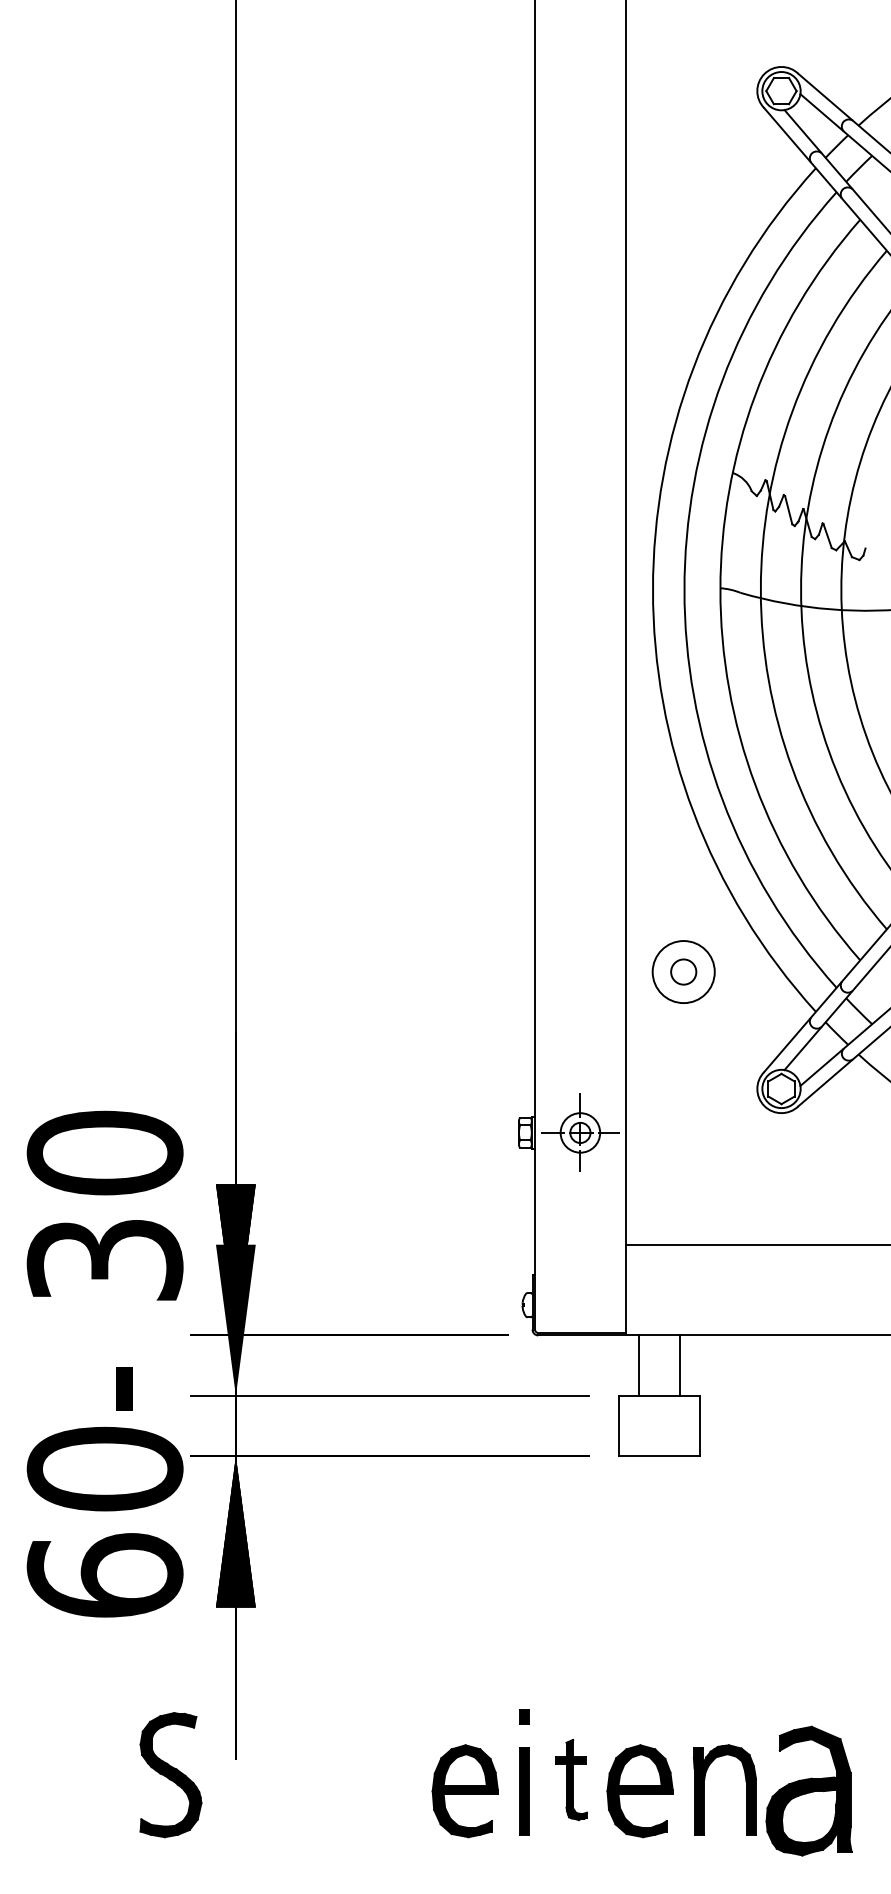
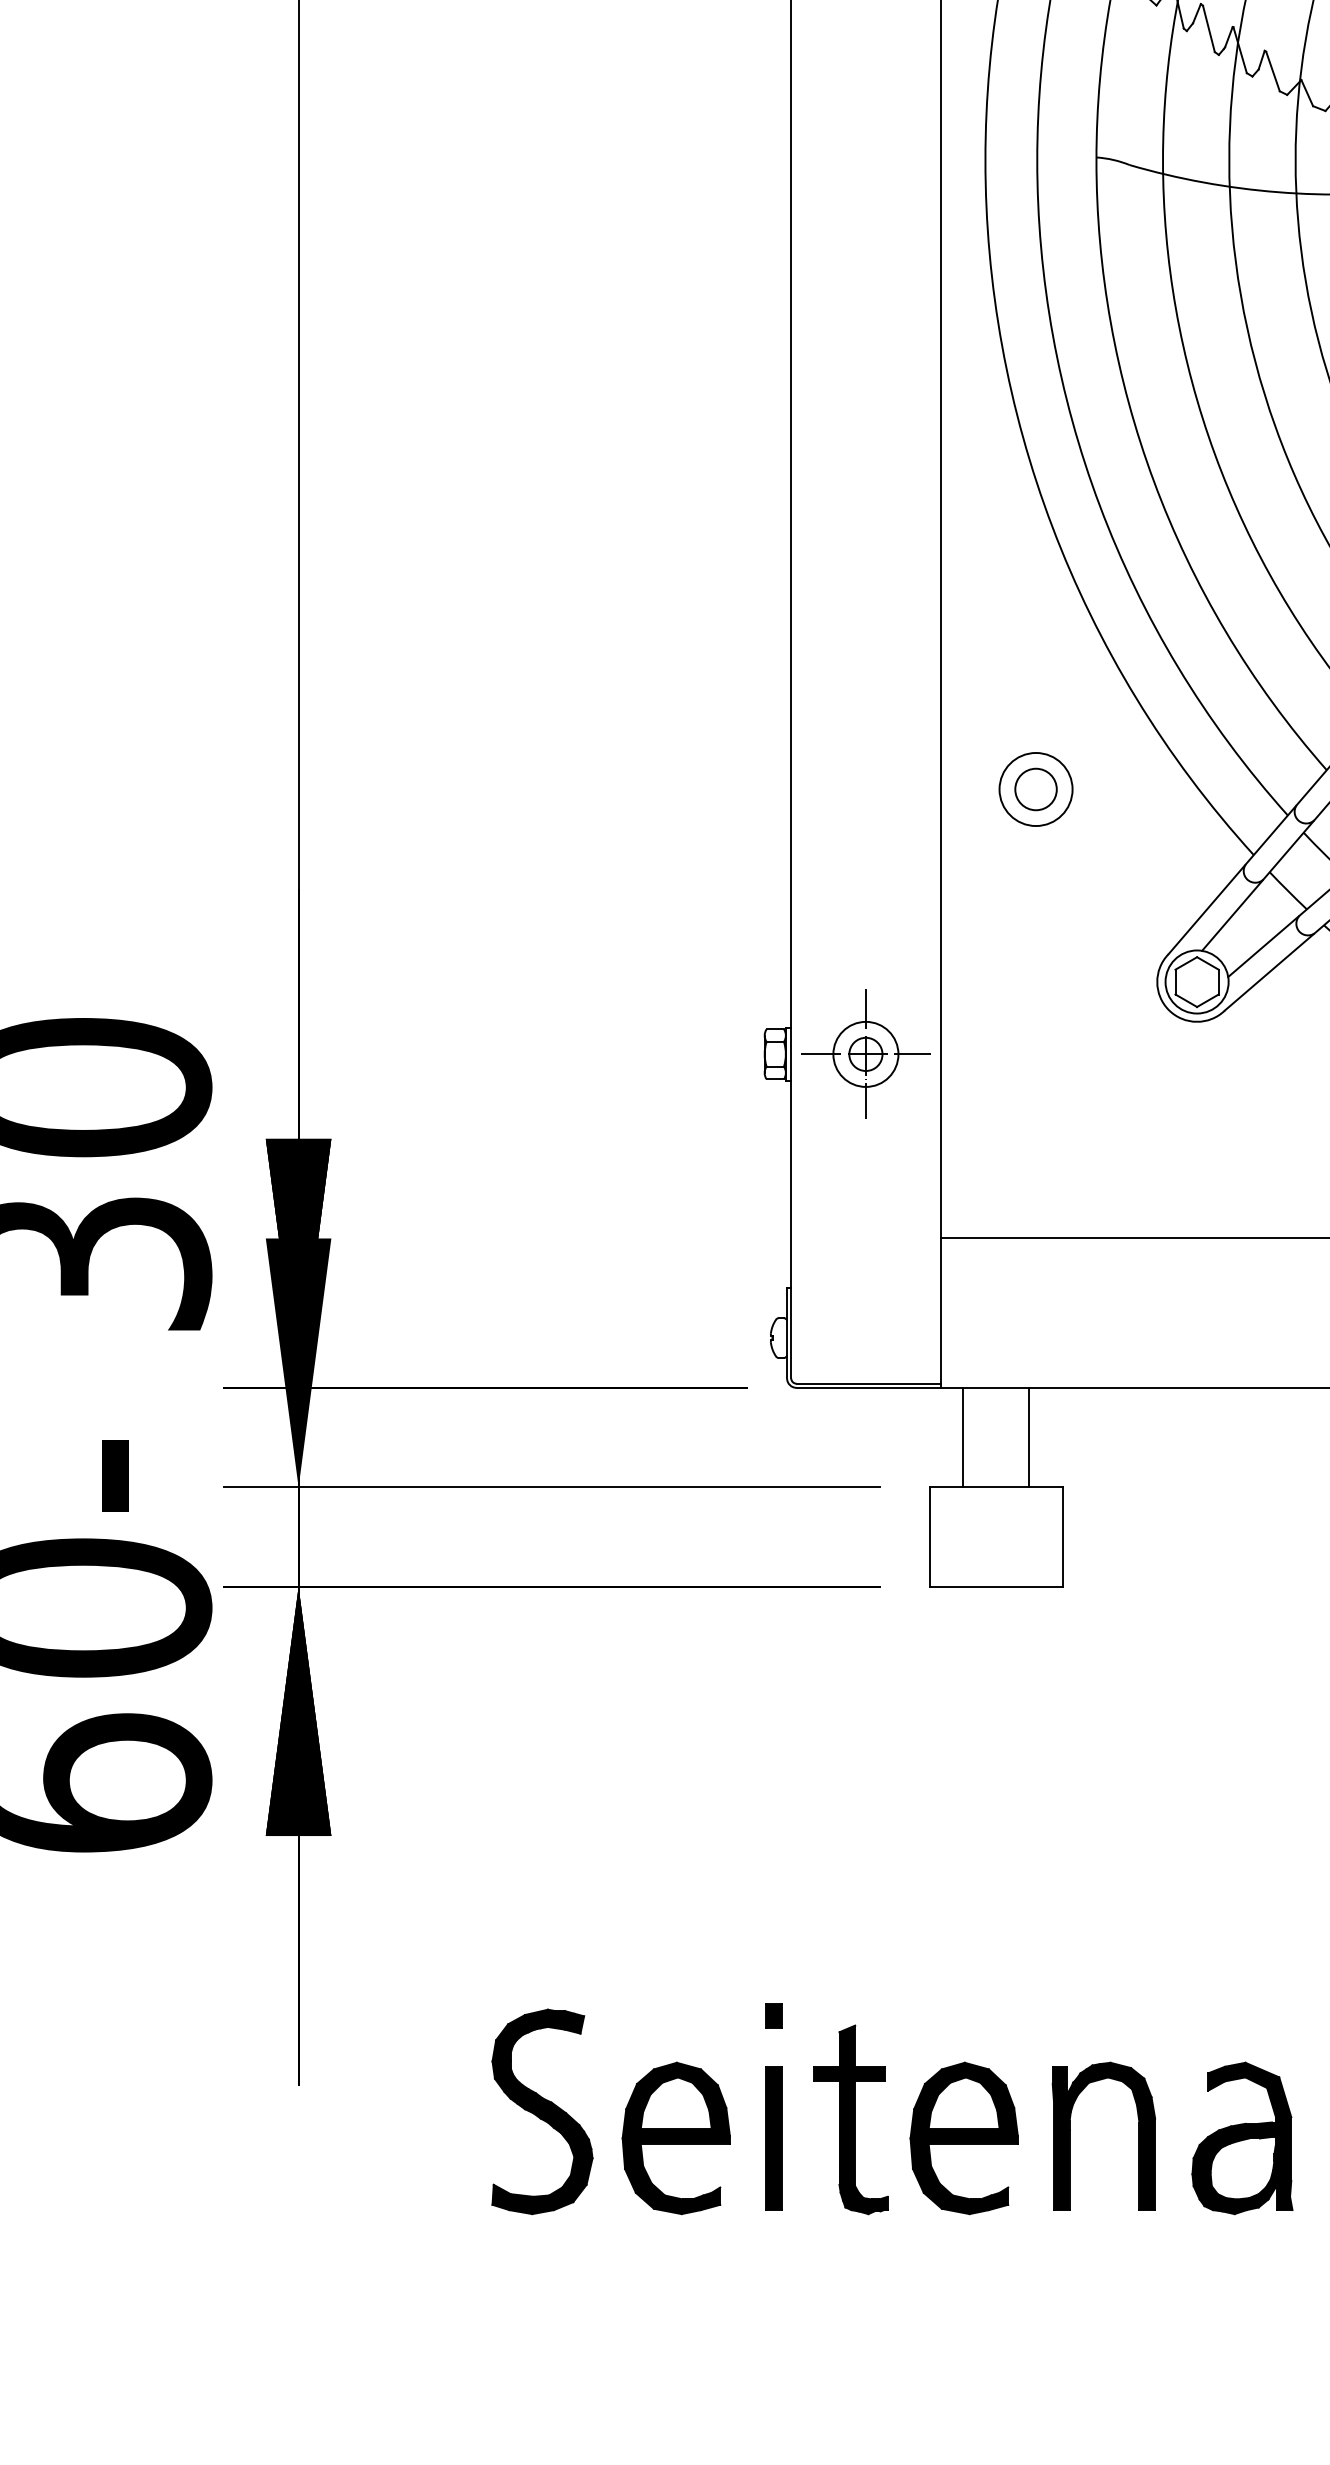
circle: (683, 971) -> (1035, 788), size x0.71
part: (170, 1775) -> (541, 2112), moved
part: (571, 1779) -> (851, 2119), size x1.43
part: (808, 1791) -> (1241, 2138), size x0.71

